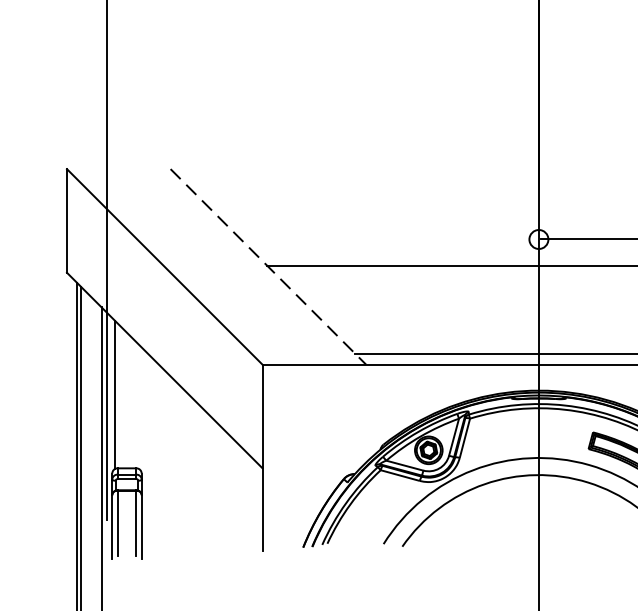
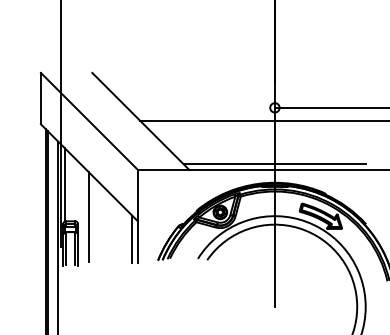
line: (267, 267) -> (140, 121), dashed -> solid
line: (162, 458) -> (88, 216), added
line: (251, 505) -> (132, 239), added

